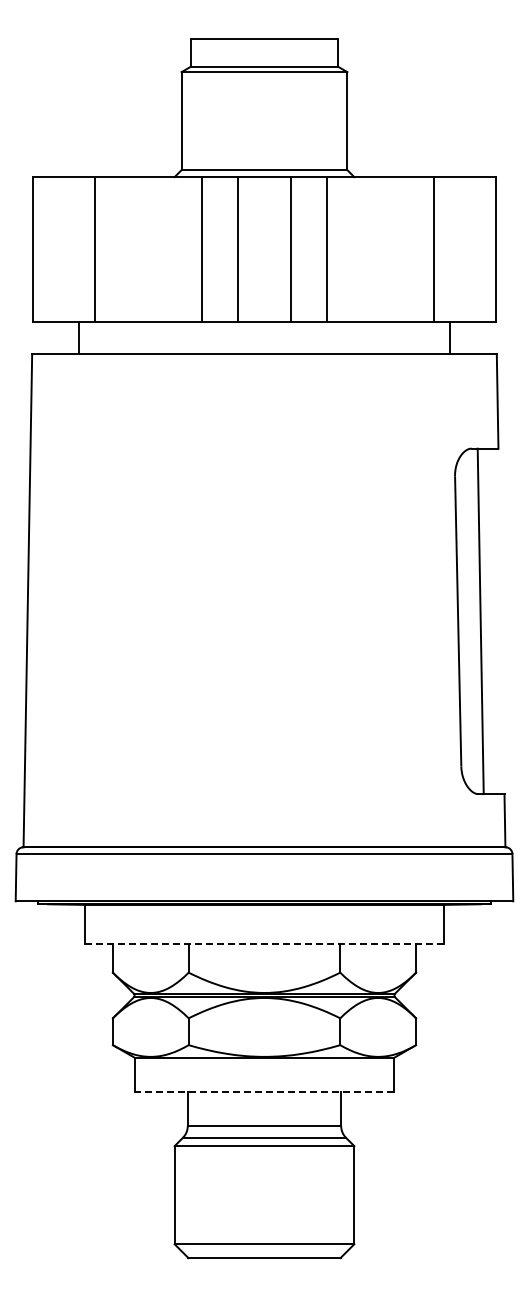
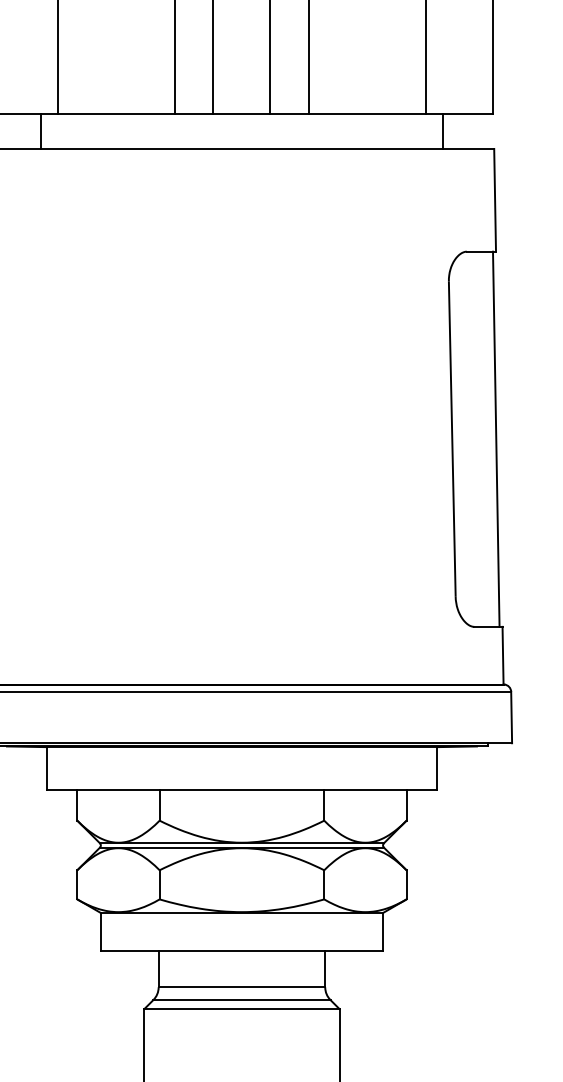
line: (480, 621) -> (496, 439), moved
line: (264, 944) -> (241, 790), dashed -> solid
line: (264, 1092) -> (241, 950), dashed -> solid

